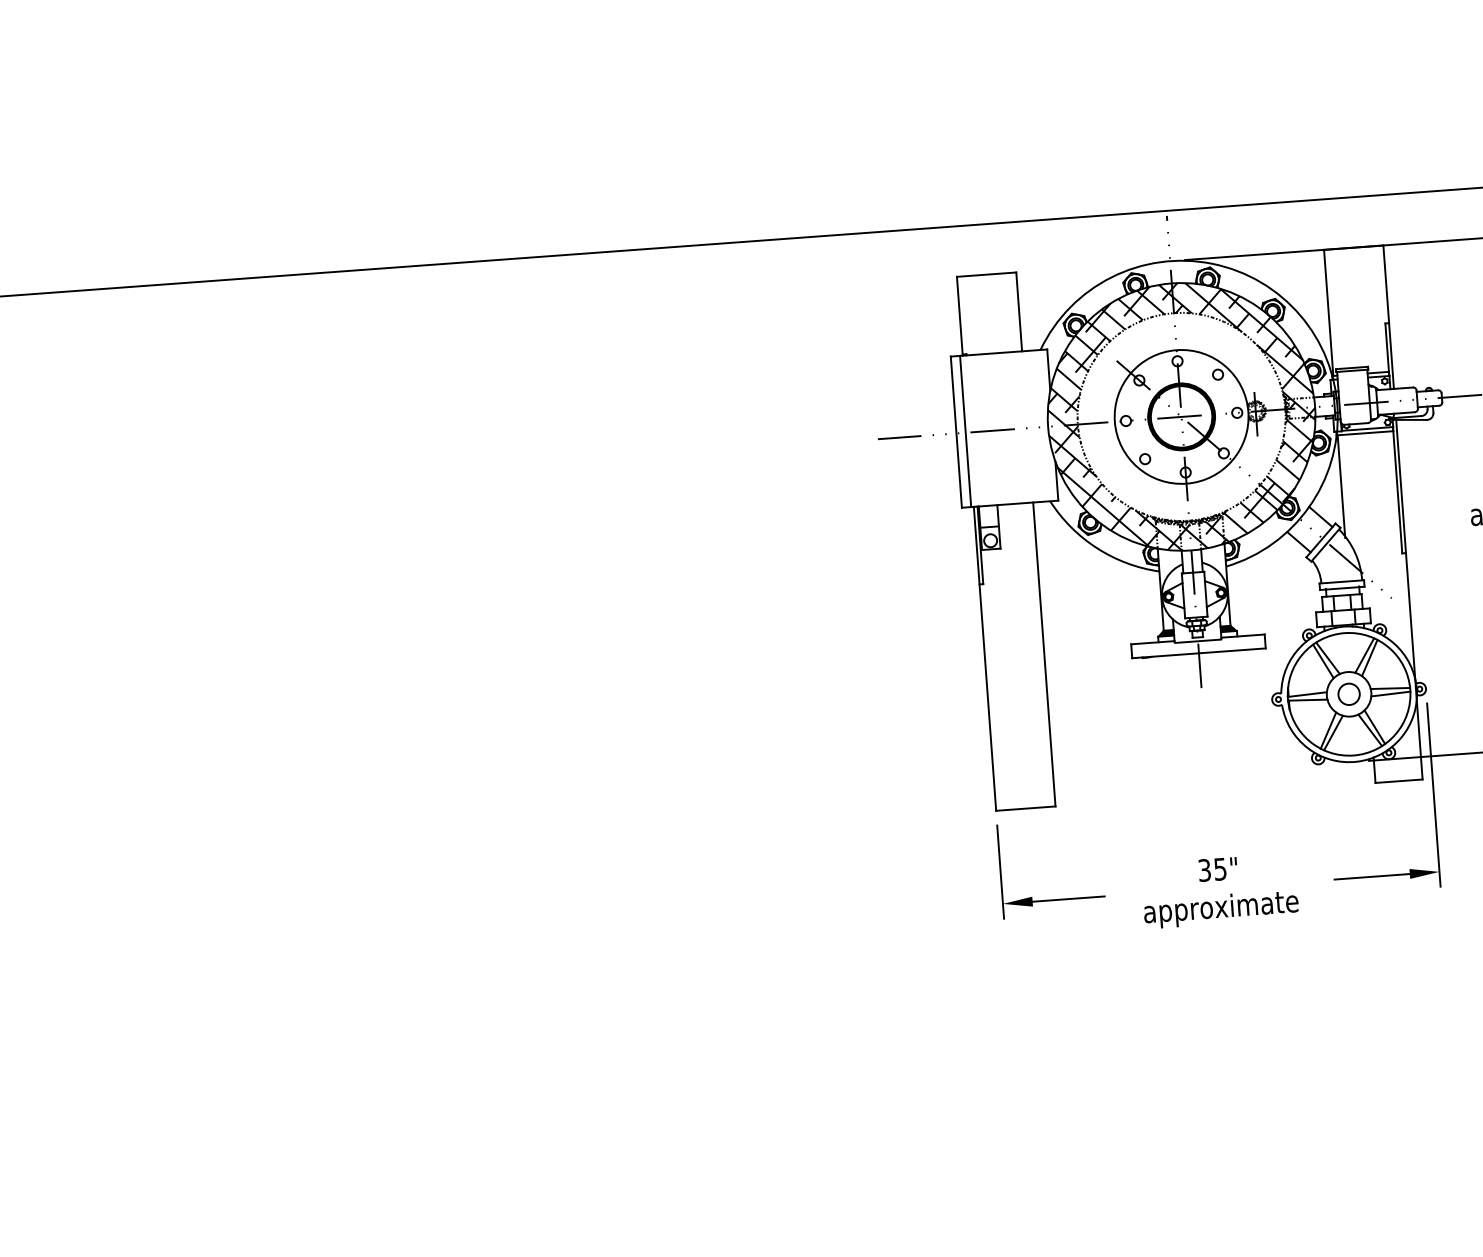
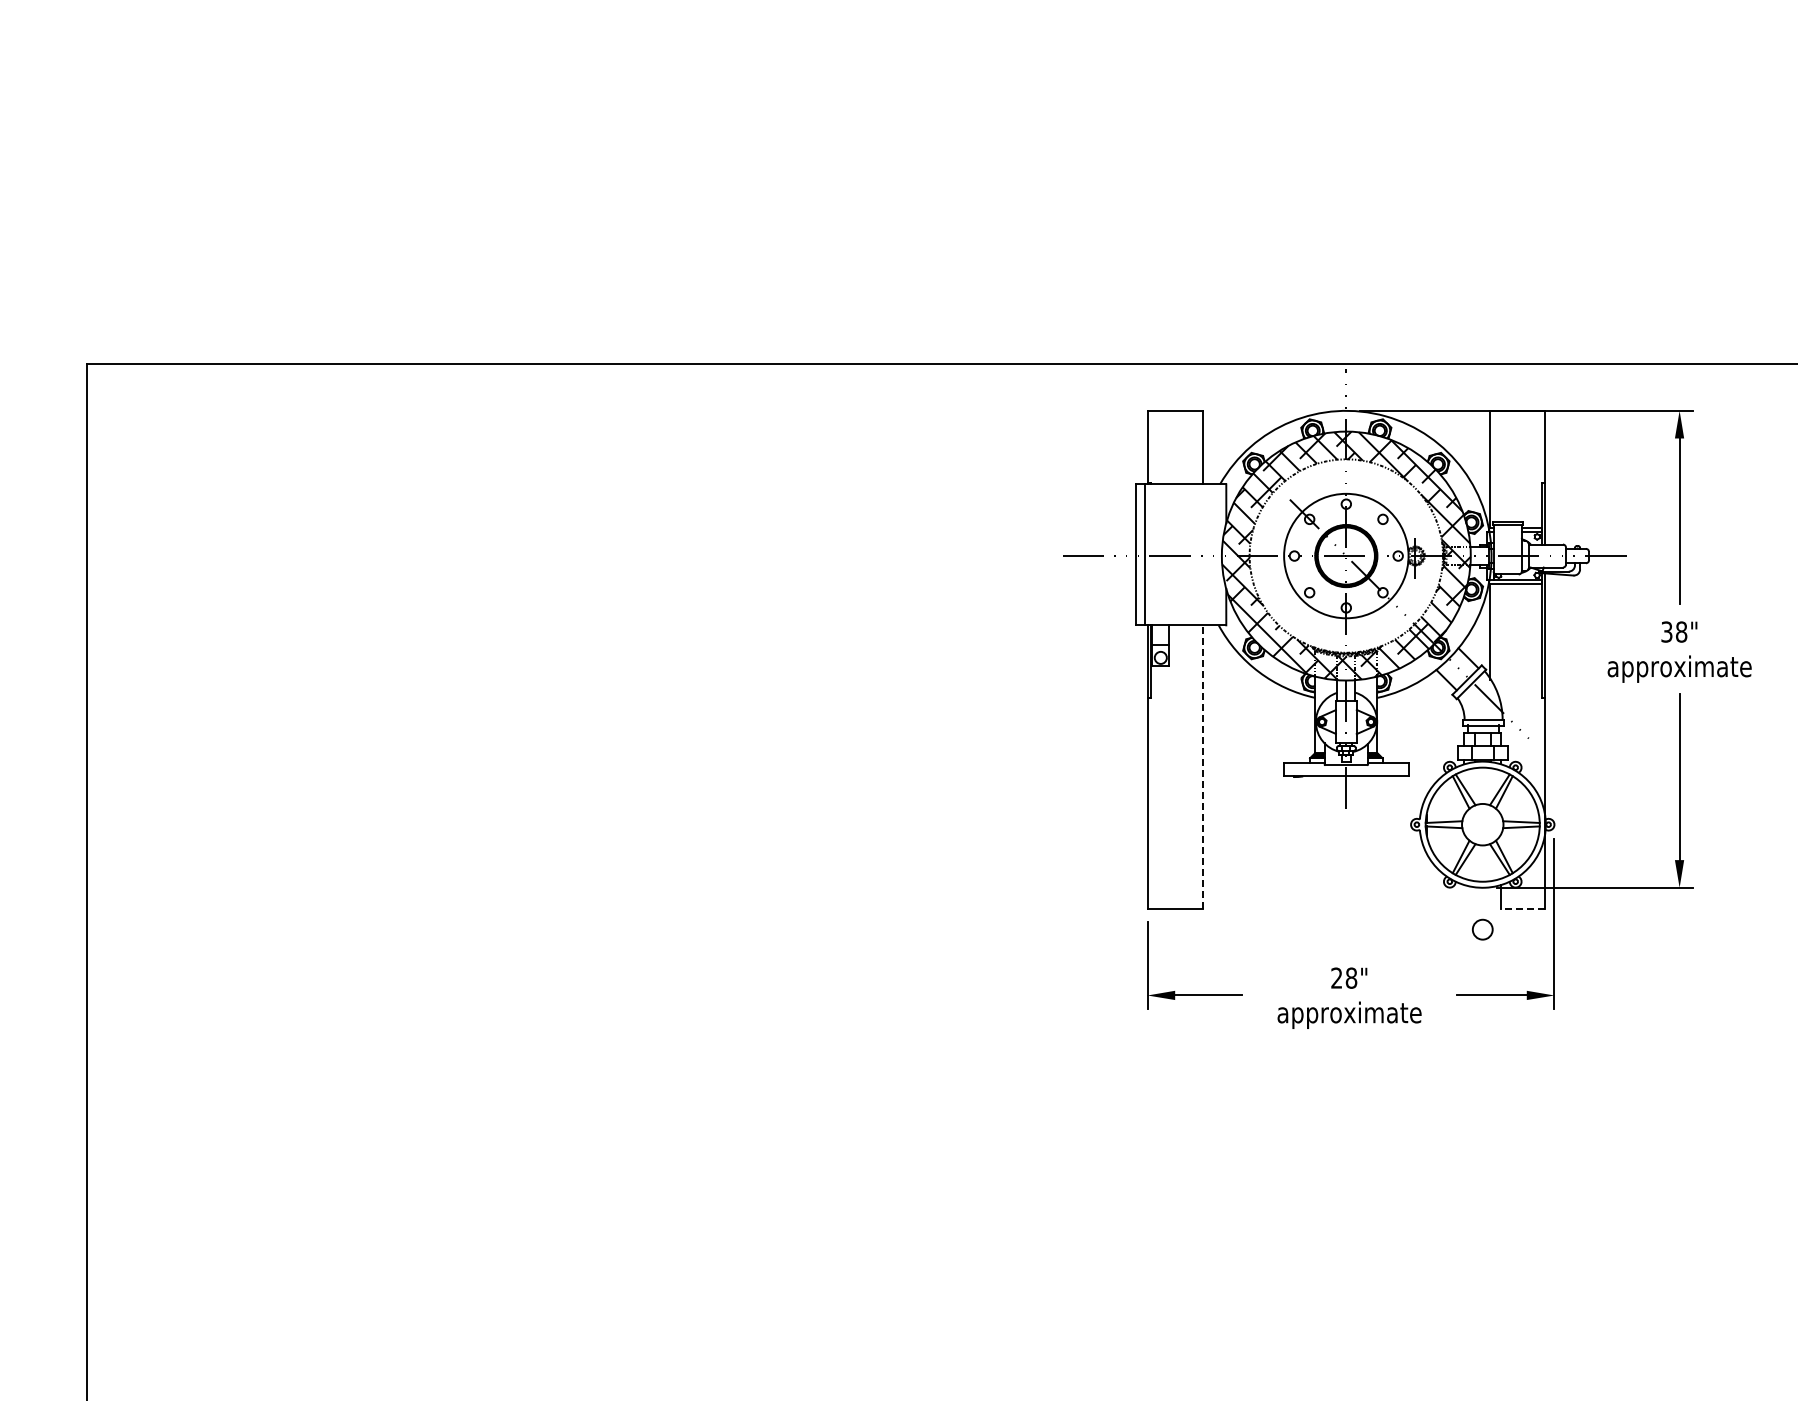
line: (1043, 655) -> (1202, 767), solid -> dashed
circle: (1348, 694) -> (1482, 929), moved
line: (1399, 780) -> (1523, 908), solid -> dashed
text: (1212, 869) -> (1344, 977), 35" -> 28"

